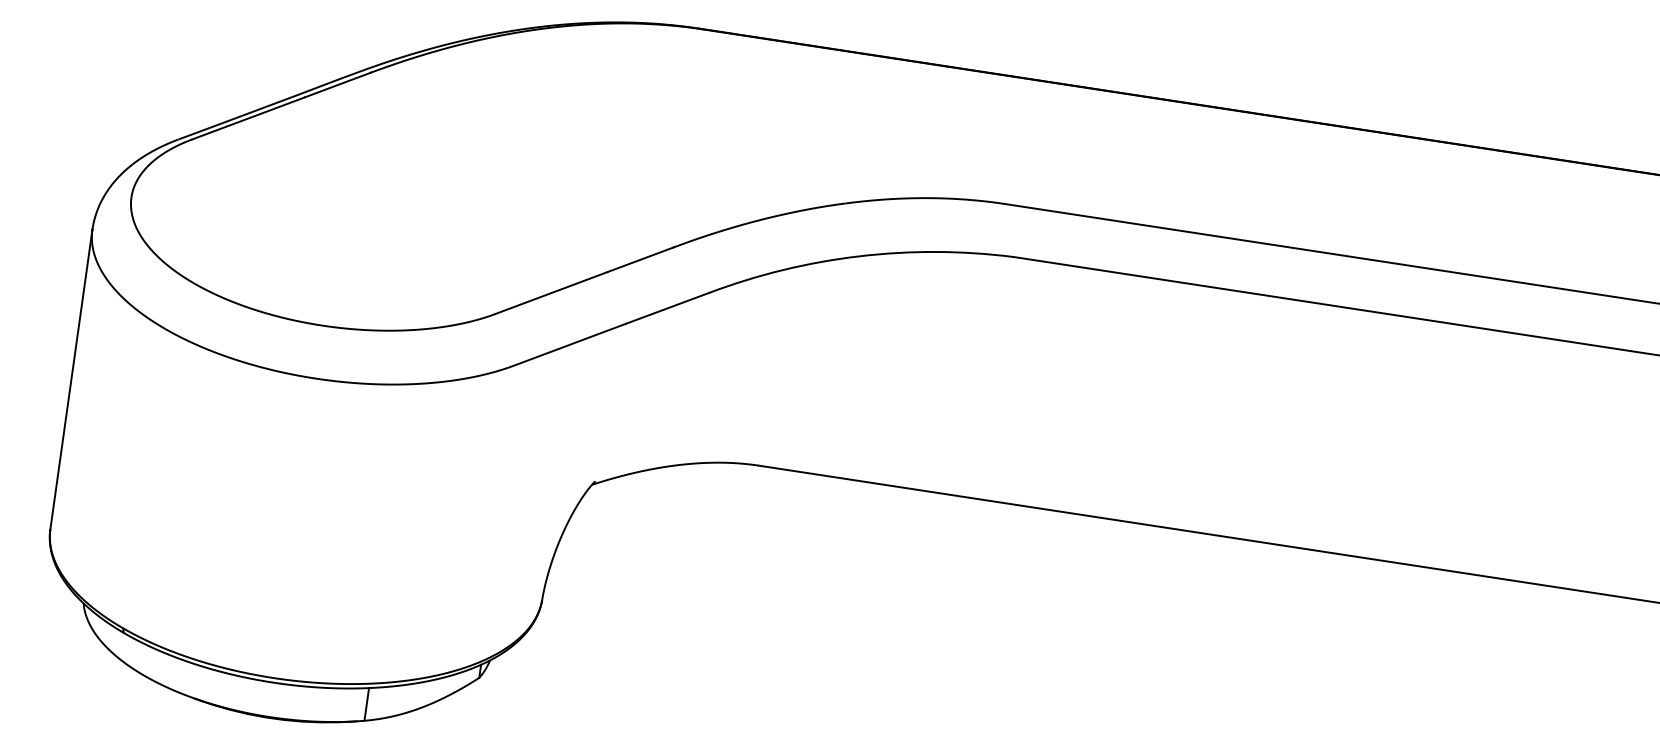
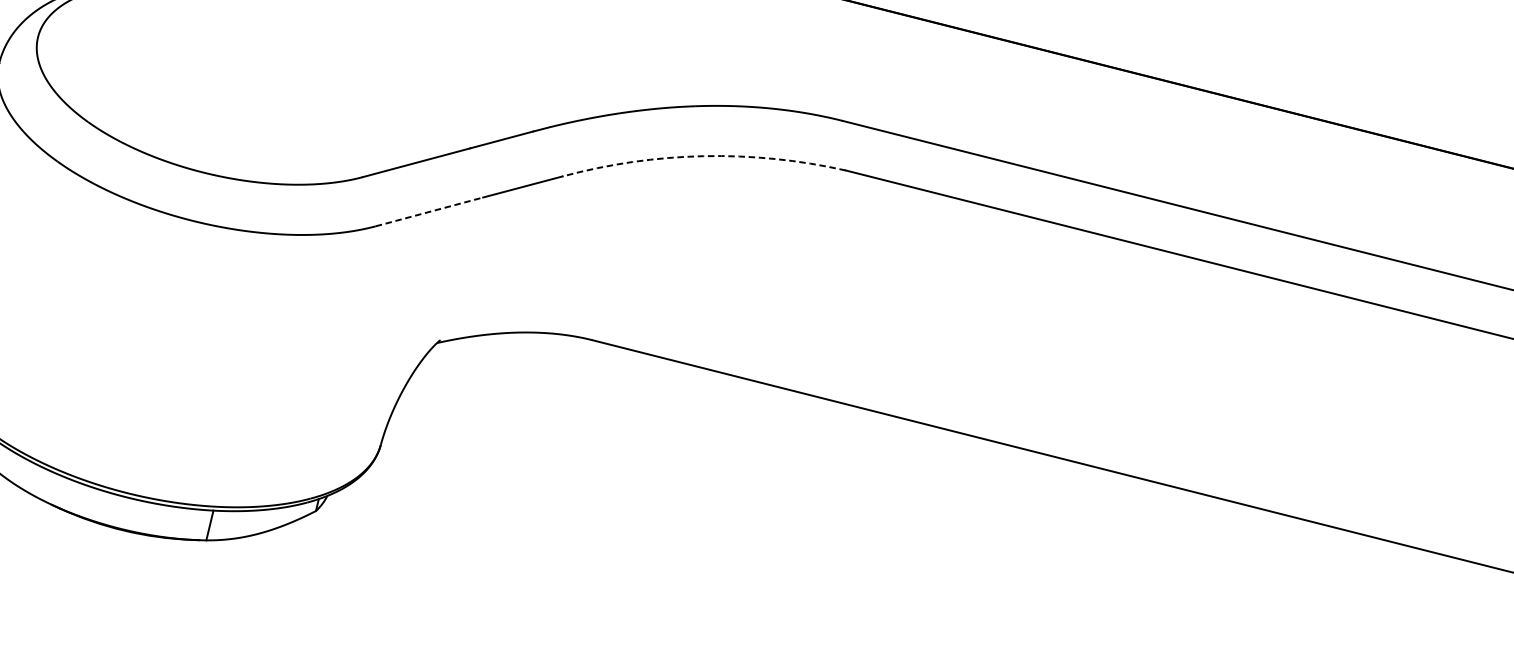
arc: (859, 256) -> (703, 156), solid -> dashed
line: (570, 344) -> (429, 211), solid -> dashed

